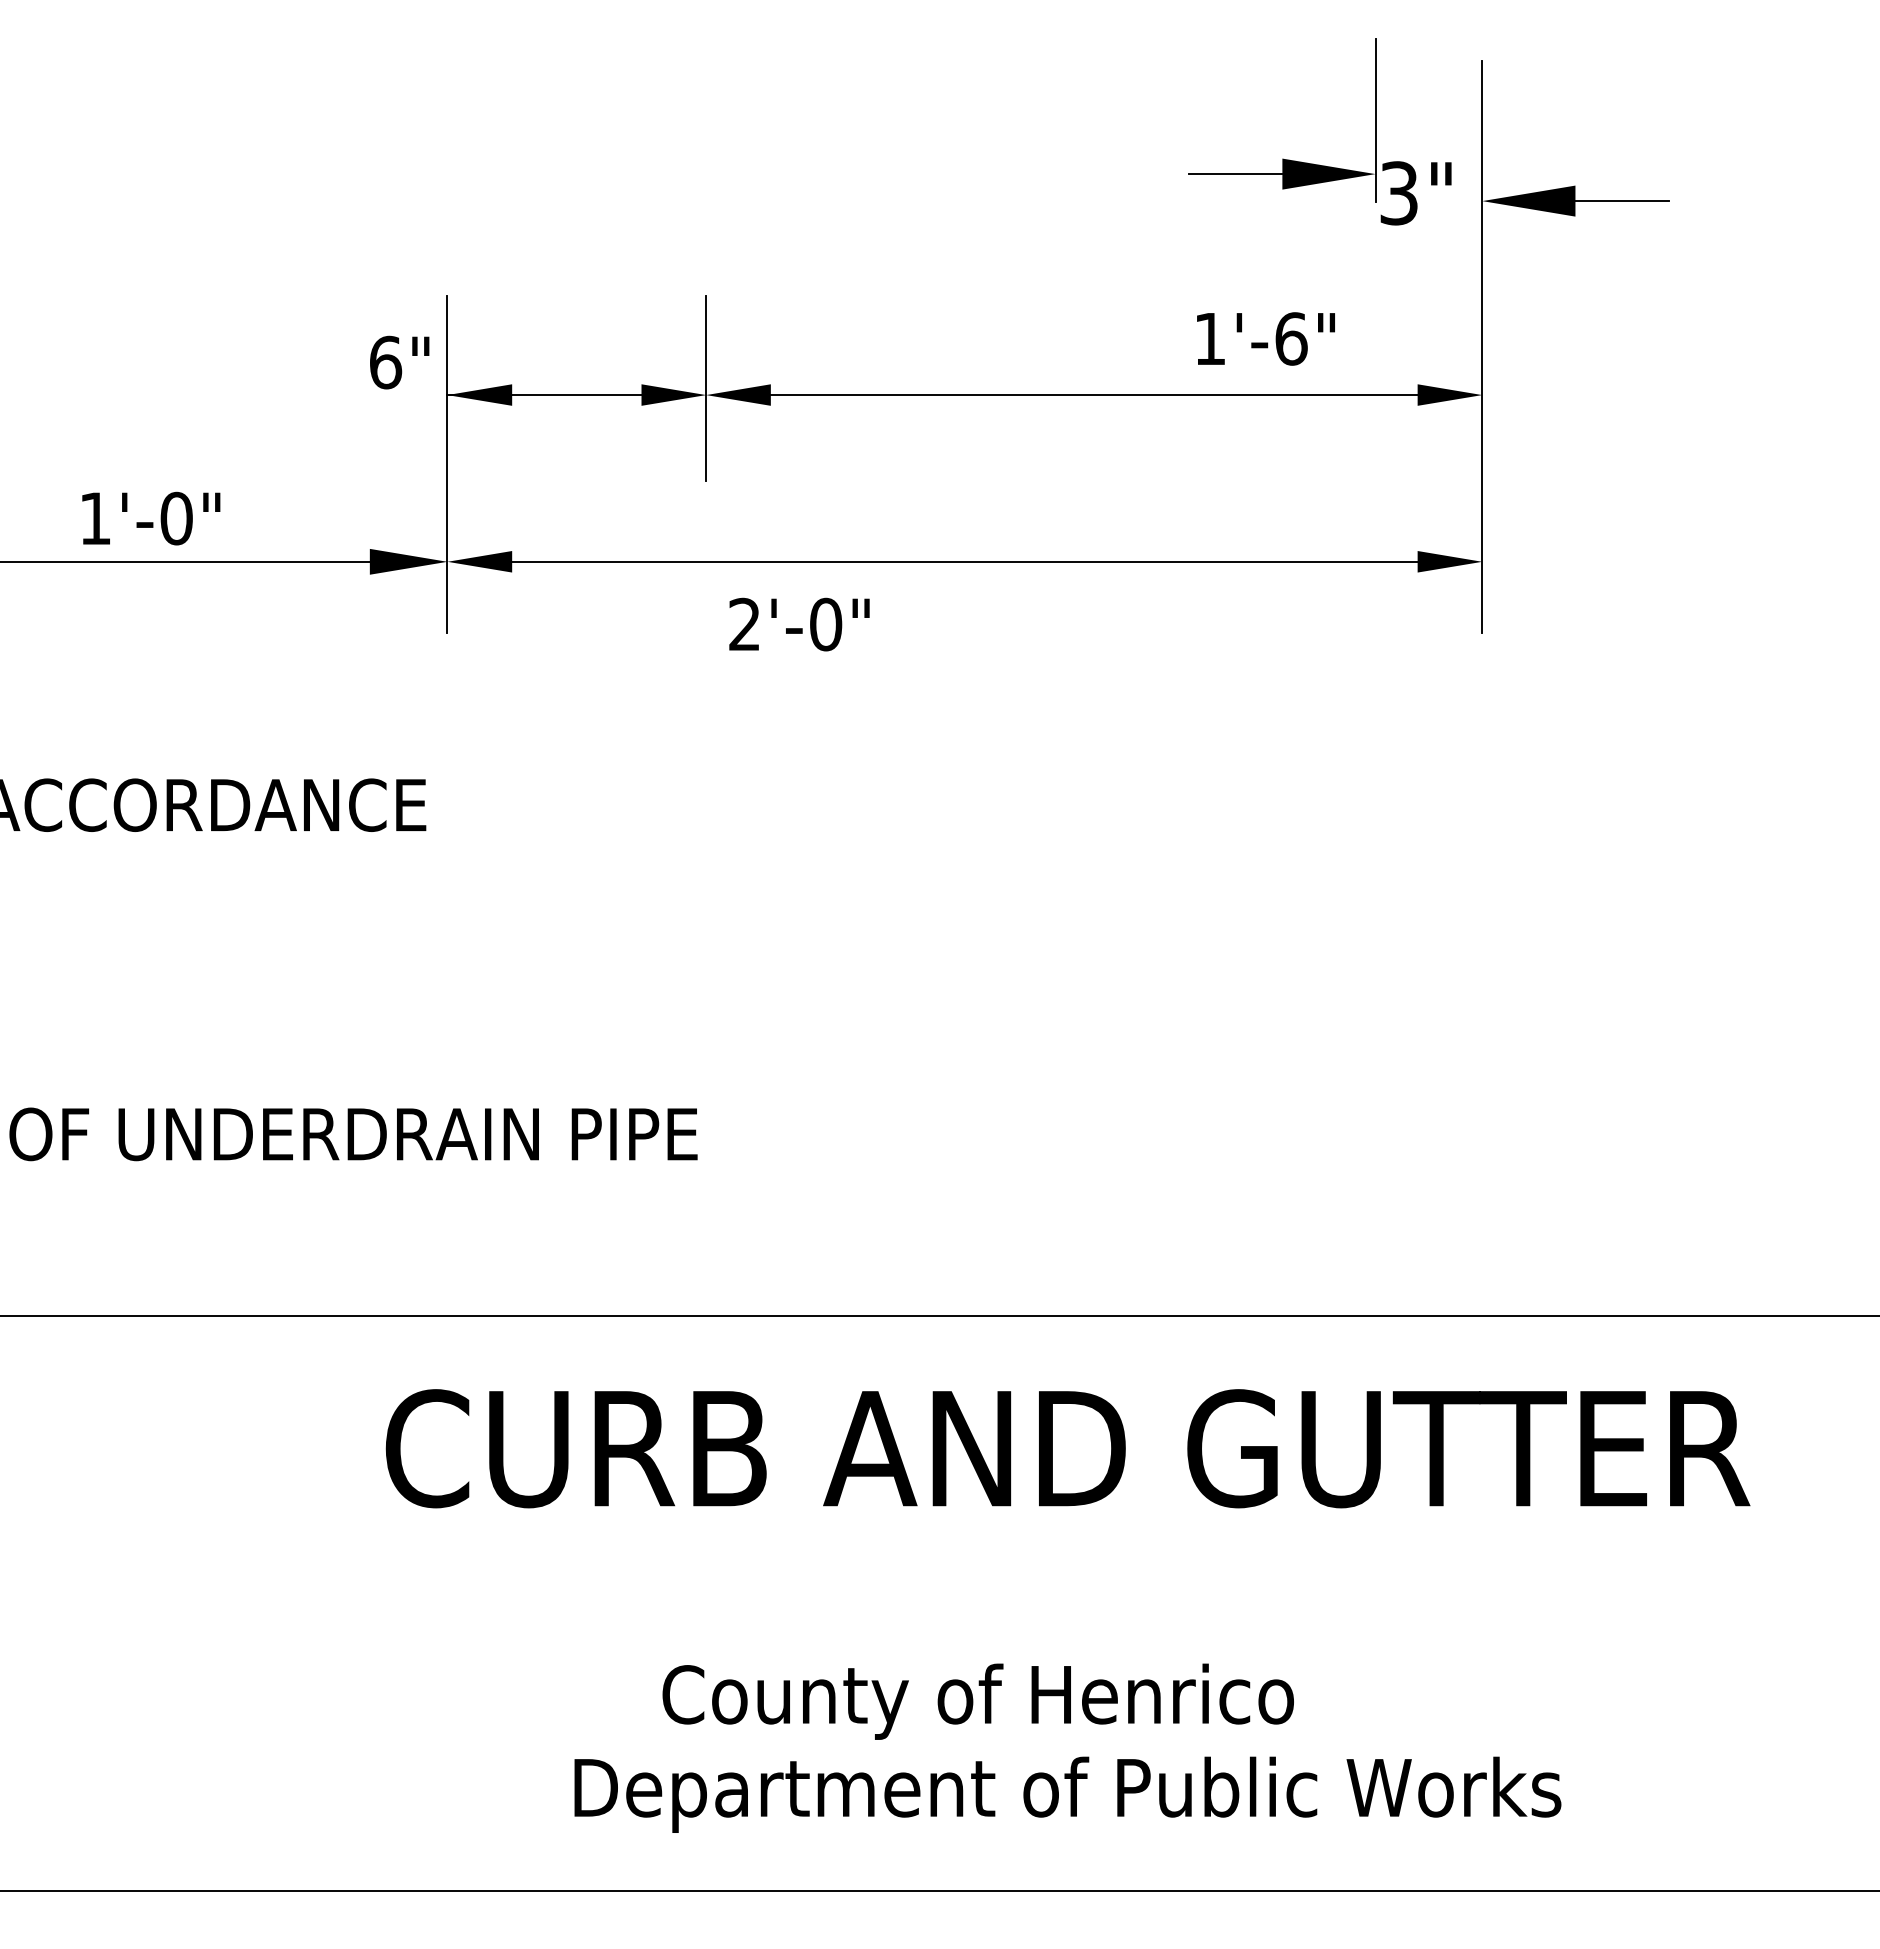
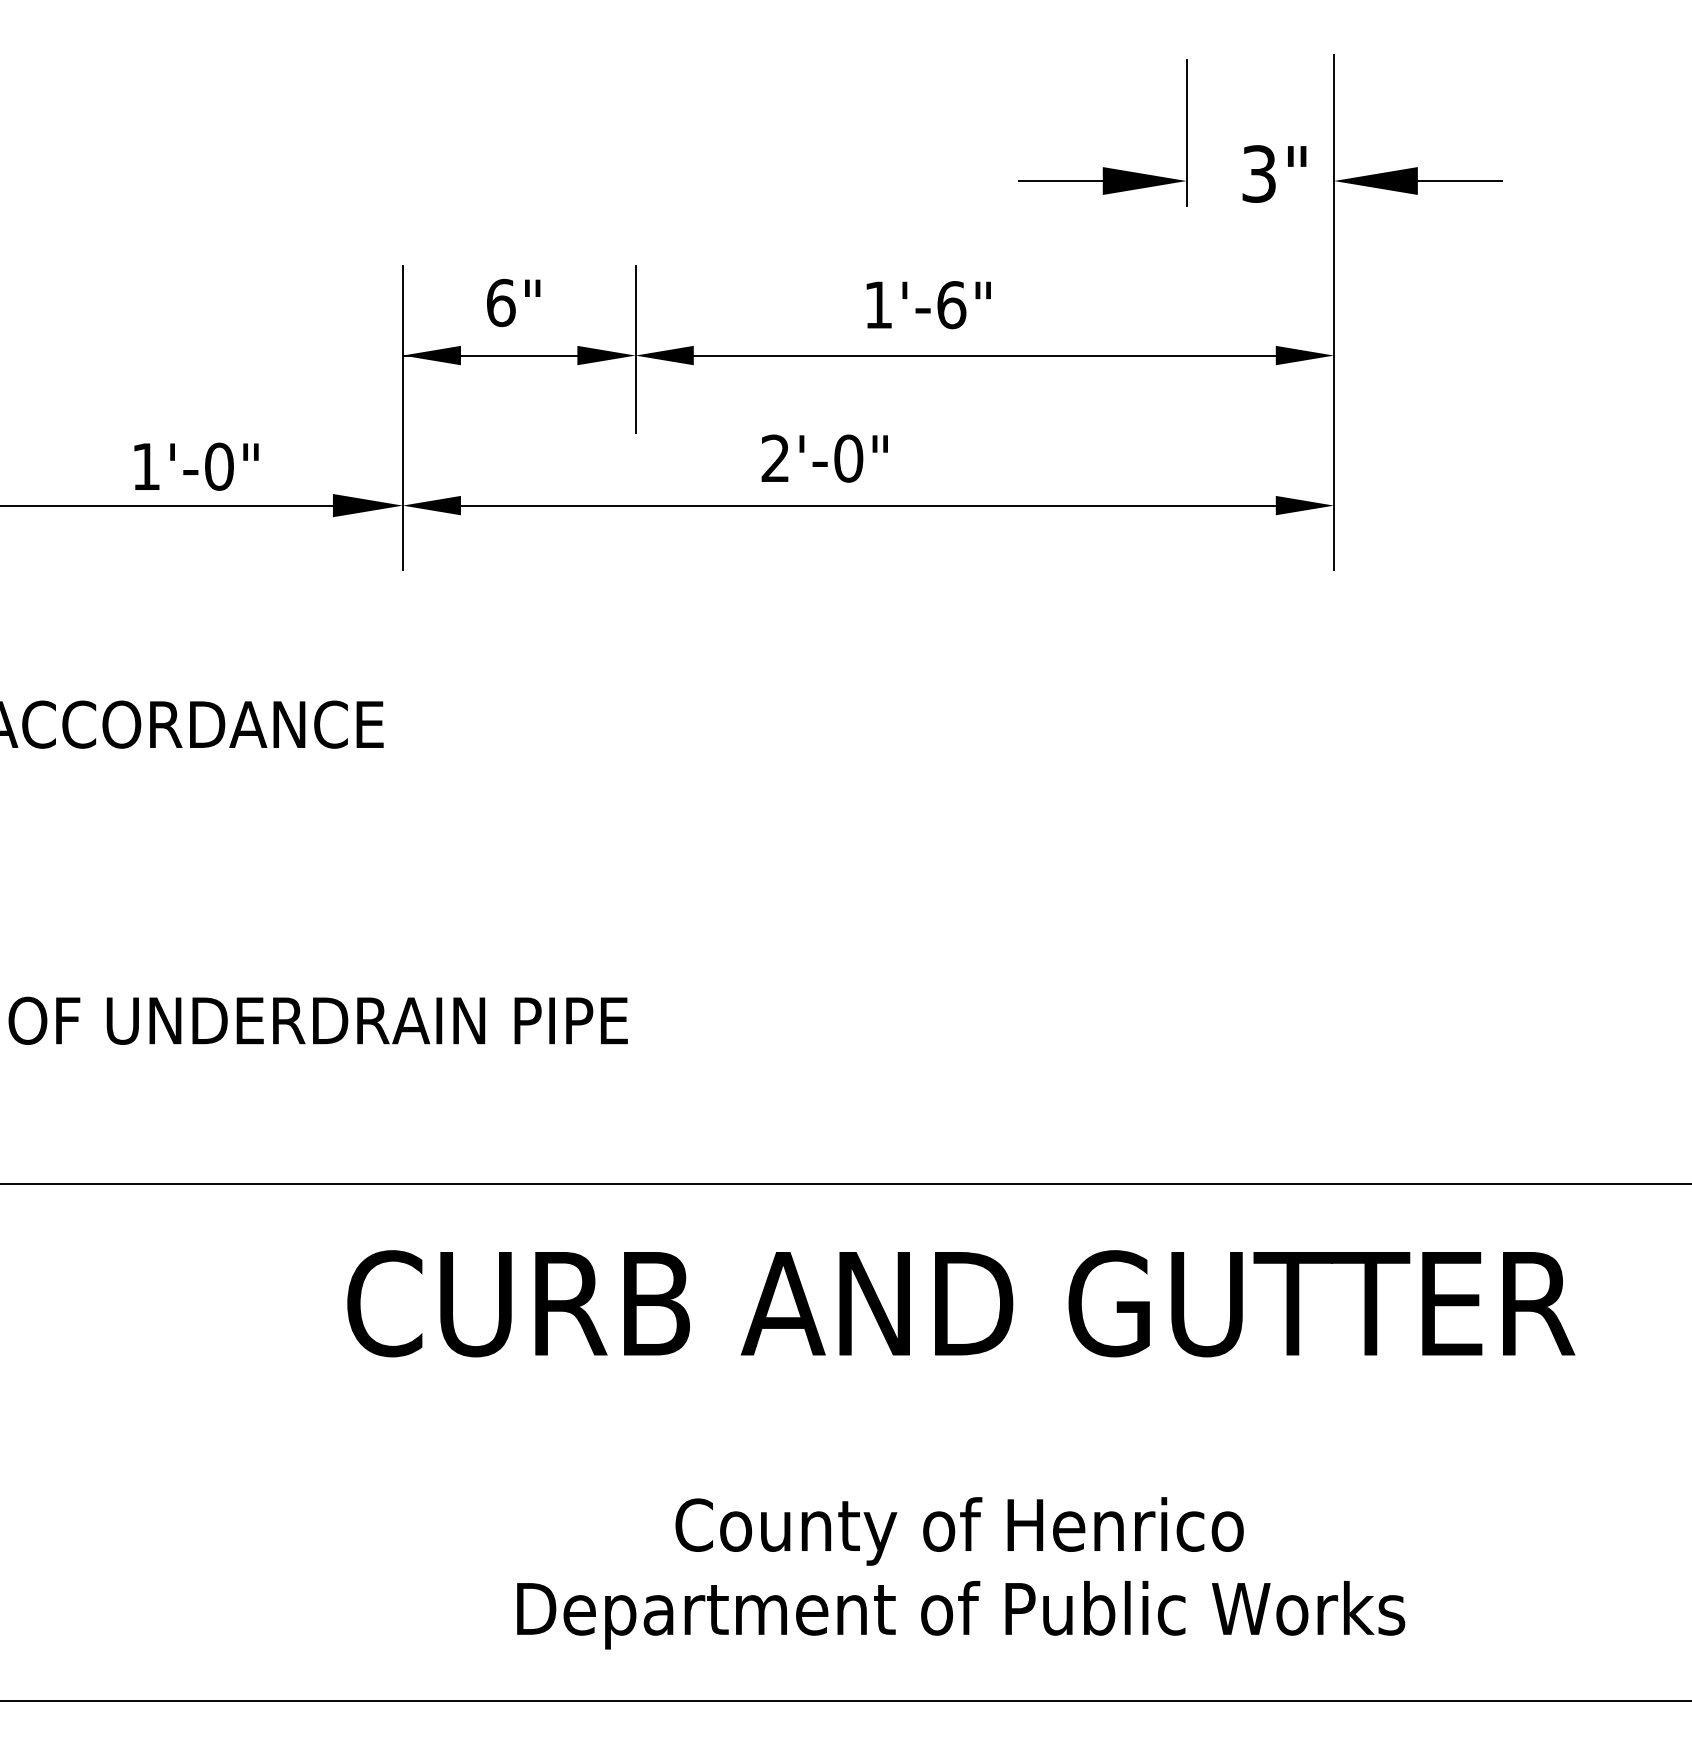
part: (1282, 158) -> (1102, 166), moved
text: (1265, 338) -> (928, 304), moved
text: (399, 362) -> (513, 302), moved
text: (151, 518) -> (196, 466), moved
text: (799, 624) -> (824, 458), moved
text: (977, 1701) -> (958, 1531), moved

